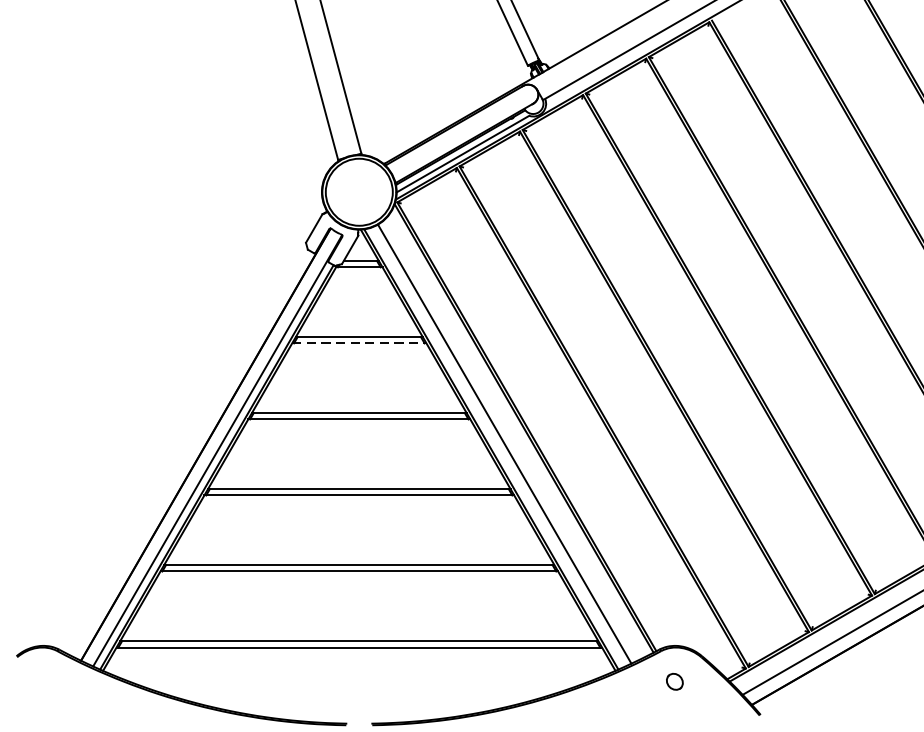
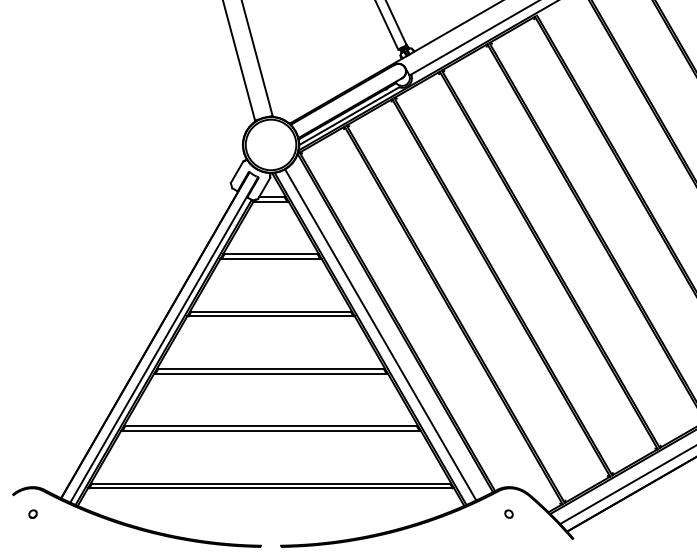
line: (359, 342) -> (271, 258), dashed -> solid
part: (43, 680) -> (32, 513), added
part: (674, 680) -> (508, 513), size x0.62

